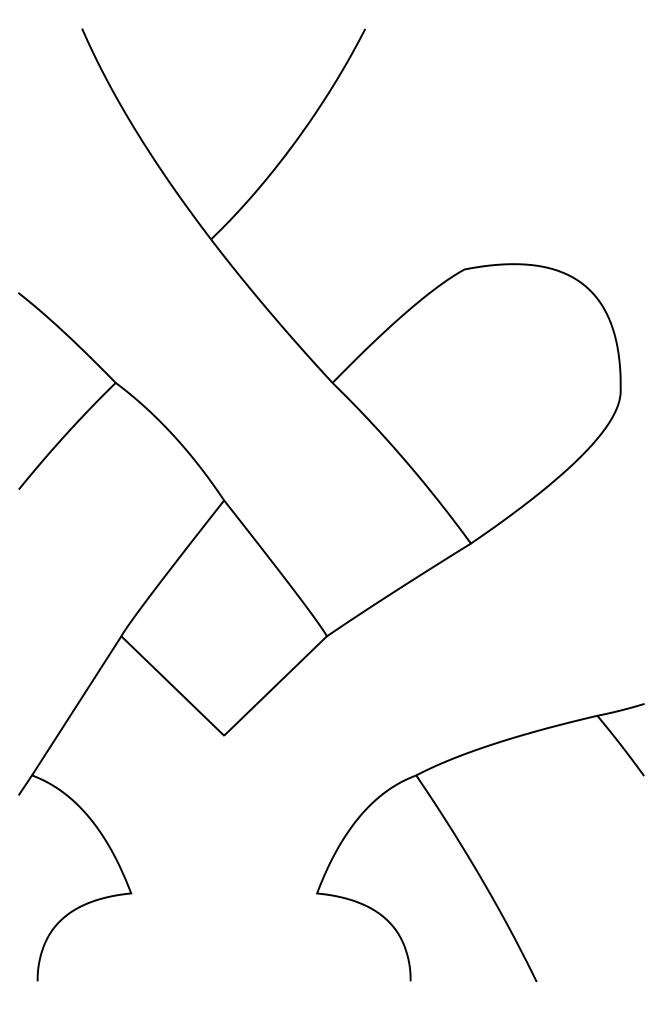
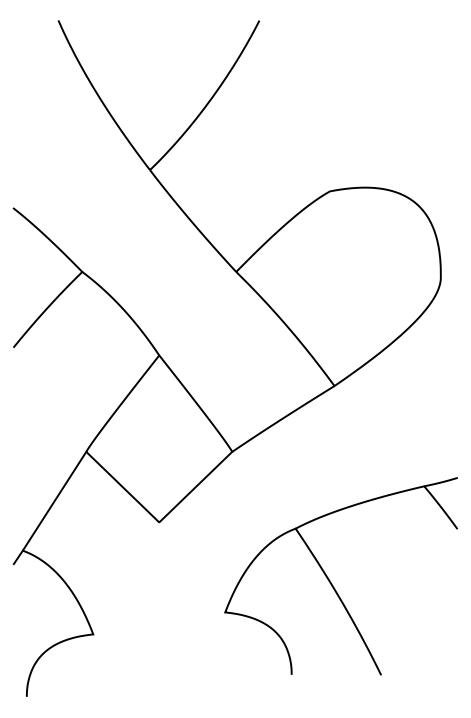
part: (468, 852) -> (332, 583), moved

